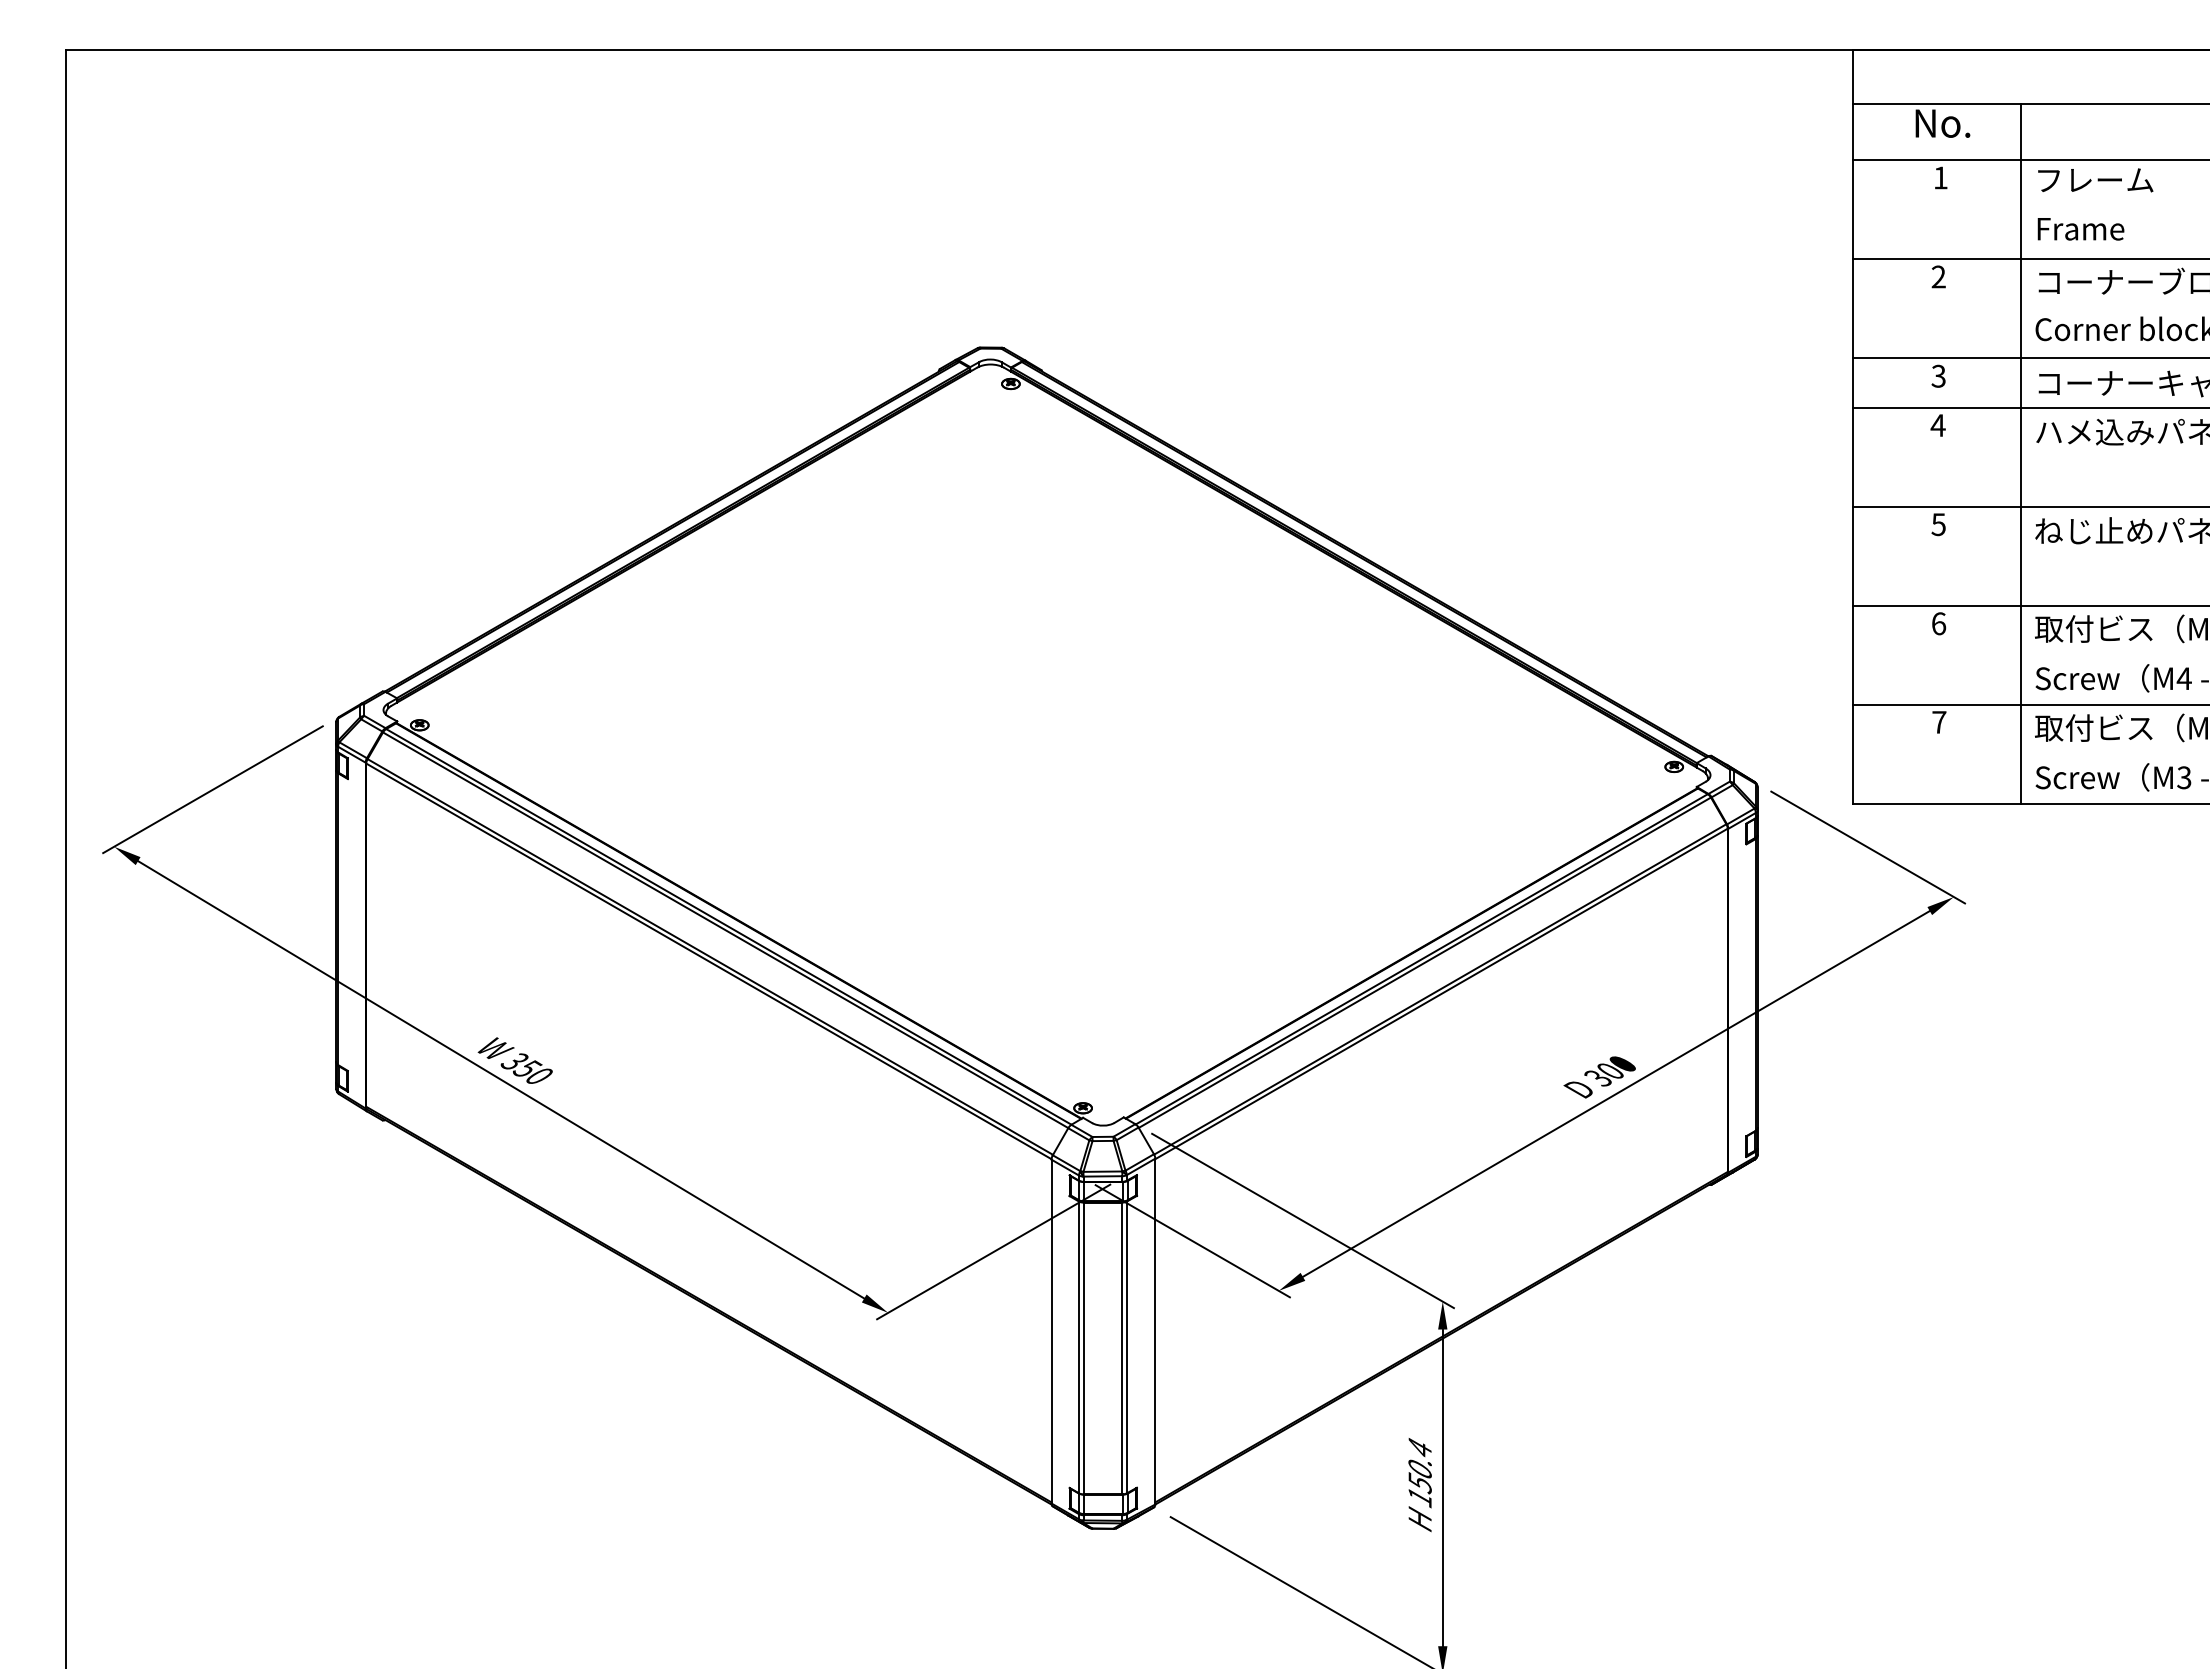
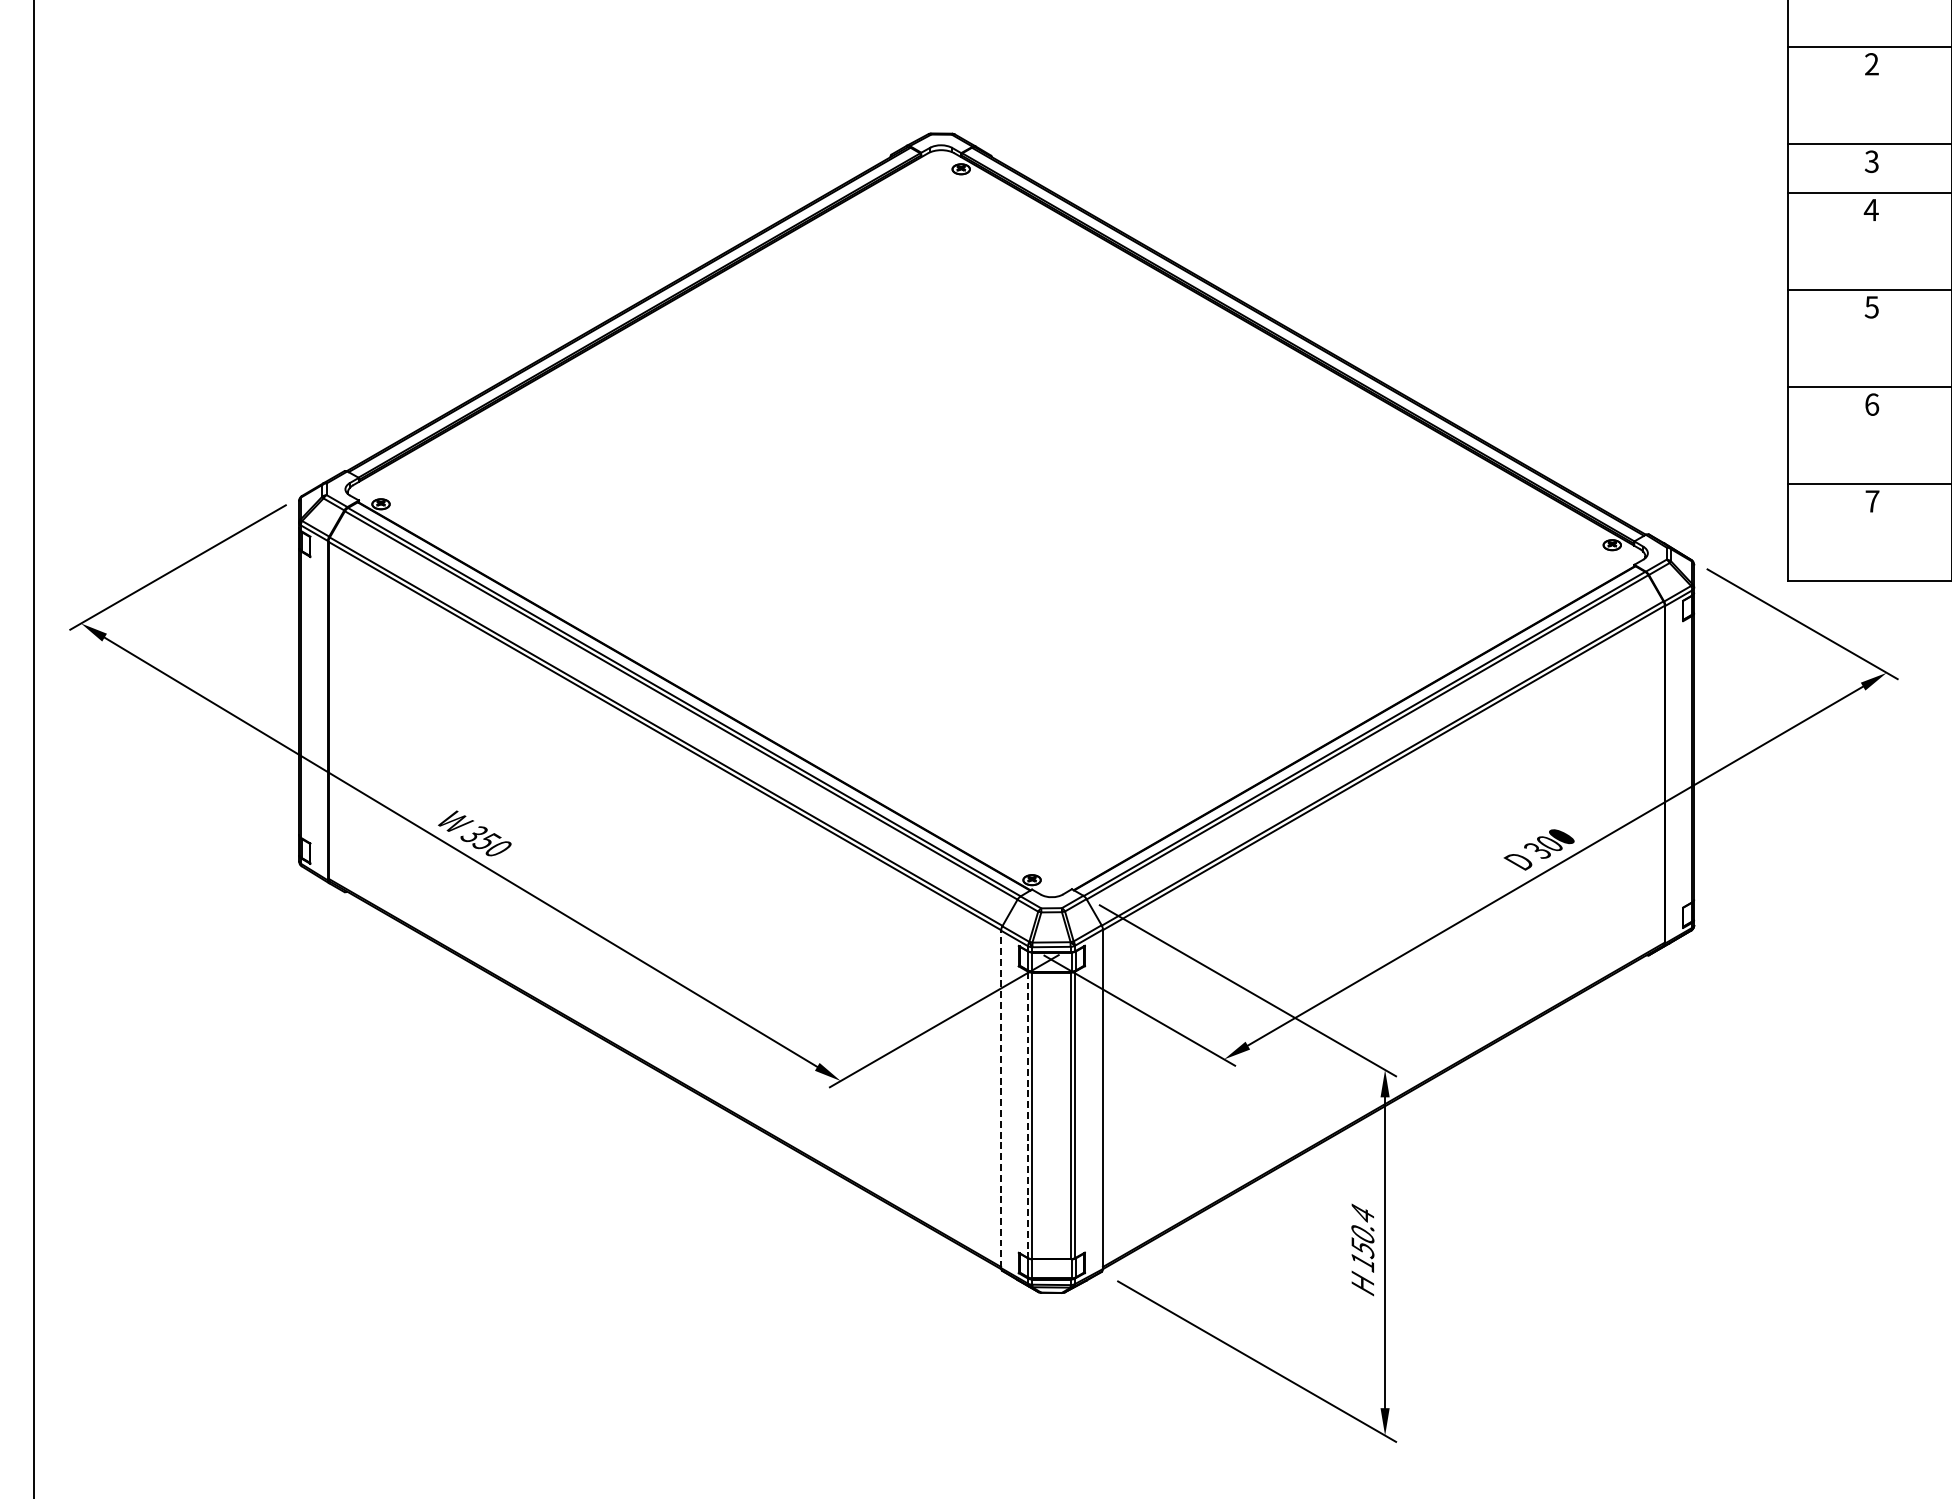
line: (1051, 1331) -> (1001, 1099), solid -> dashed
line: (1078, 1347) -> (1027, 1114), solid -> dashed

